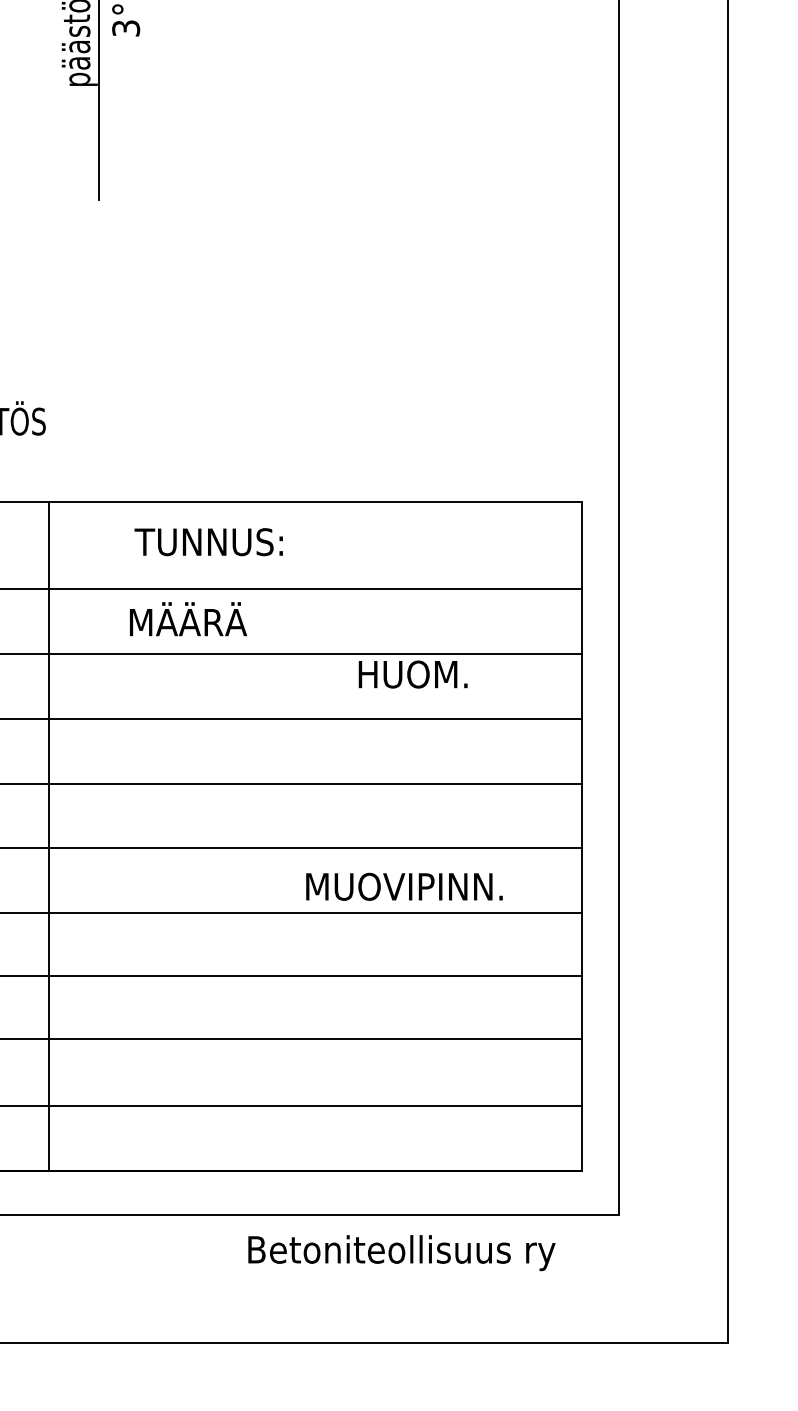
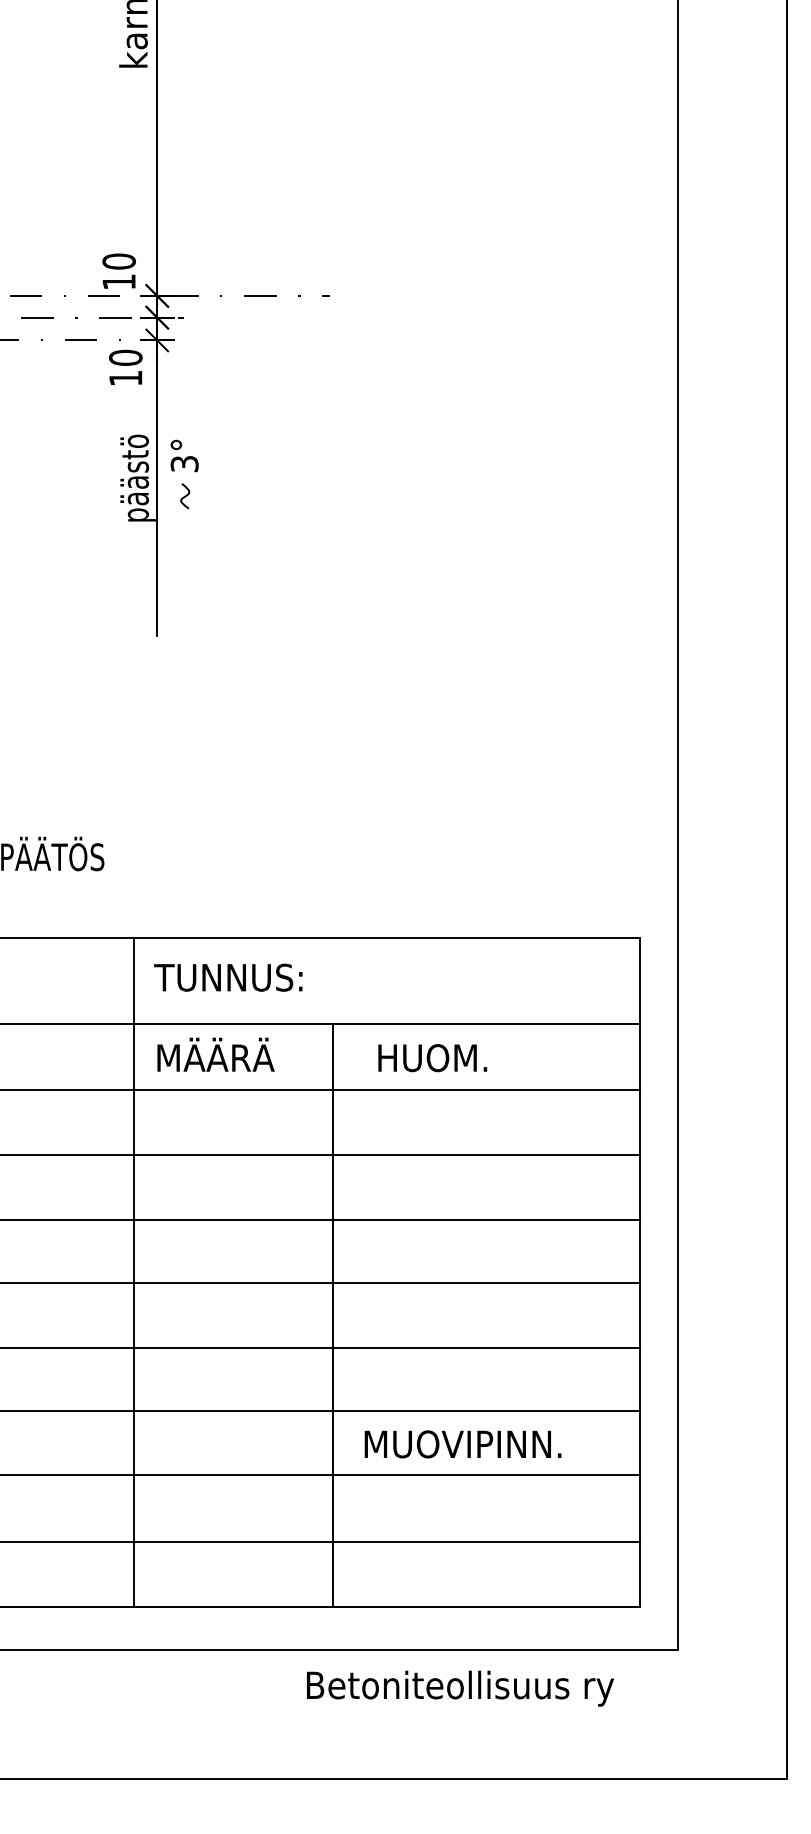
curve: (126, 60) -> (185, 496), added
text: (208, 541) -> (228, 977), moved
text: (187, 618) -> (215, 1054), moved
text: (412, 674) -> (432, 1058), moved
line: (48, 835) -> (133, 1271), moved
line: (273, 879) -> (332, 1315), added
text: (403, 886) -> (462, 1444), moved

